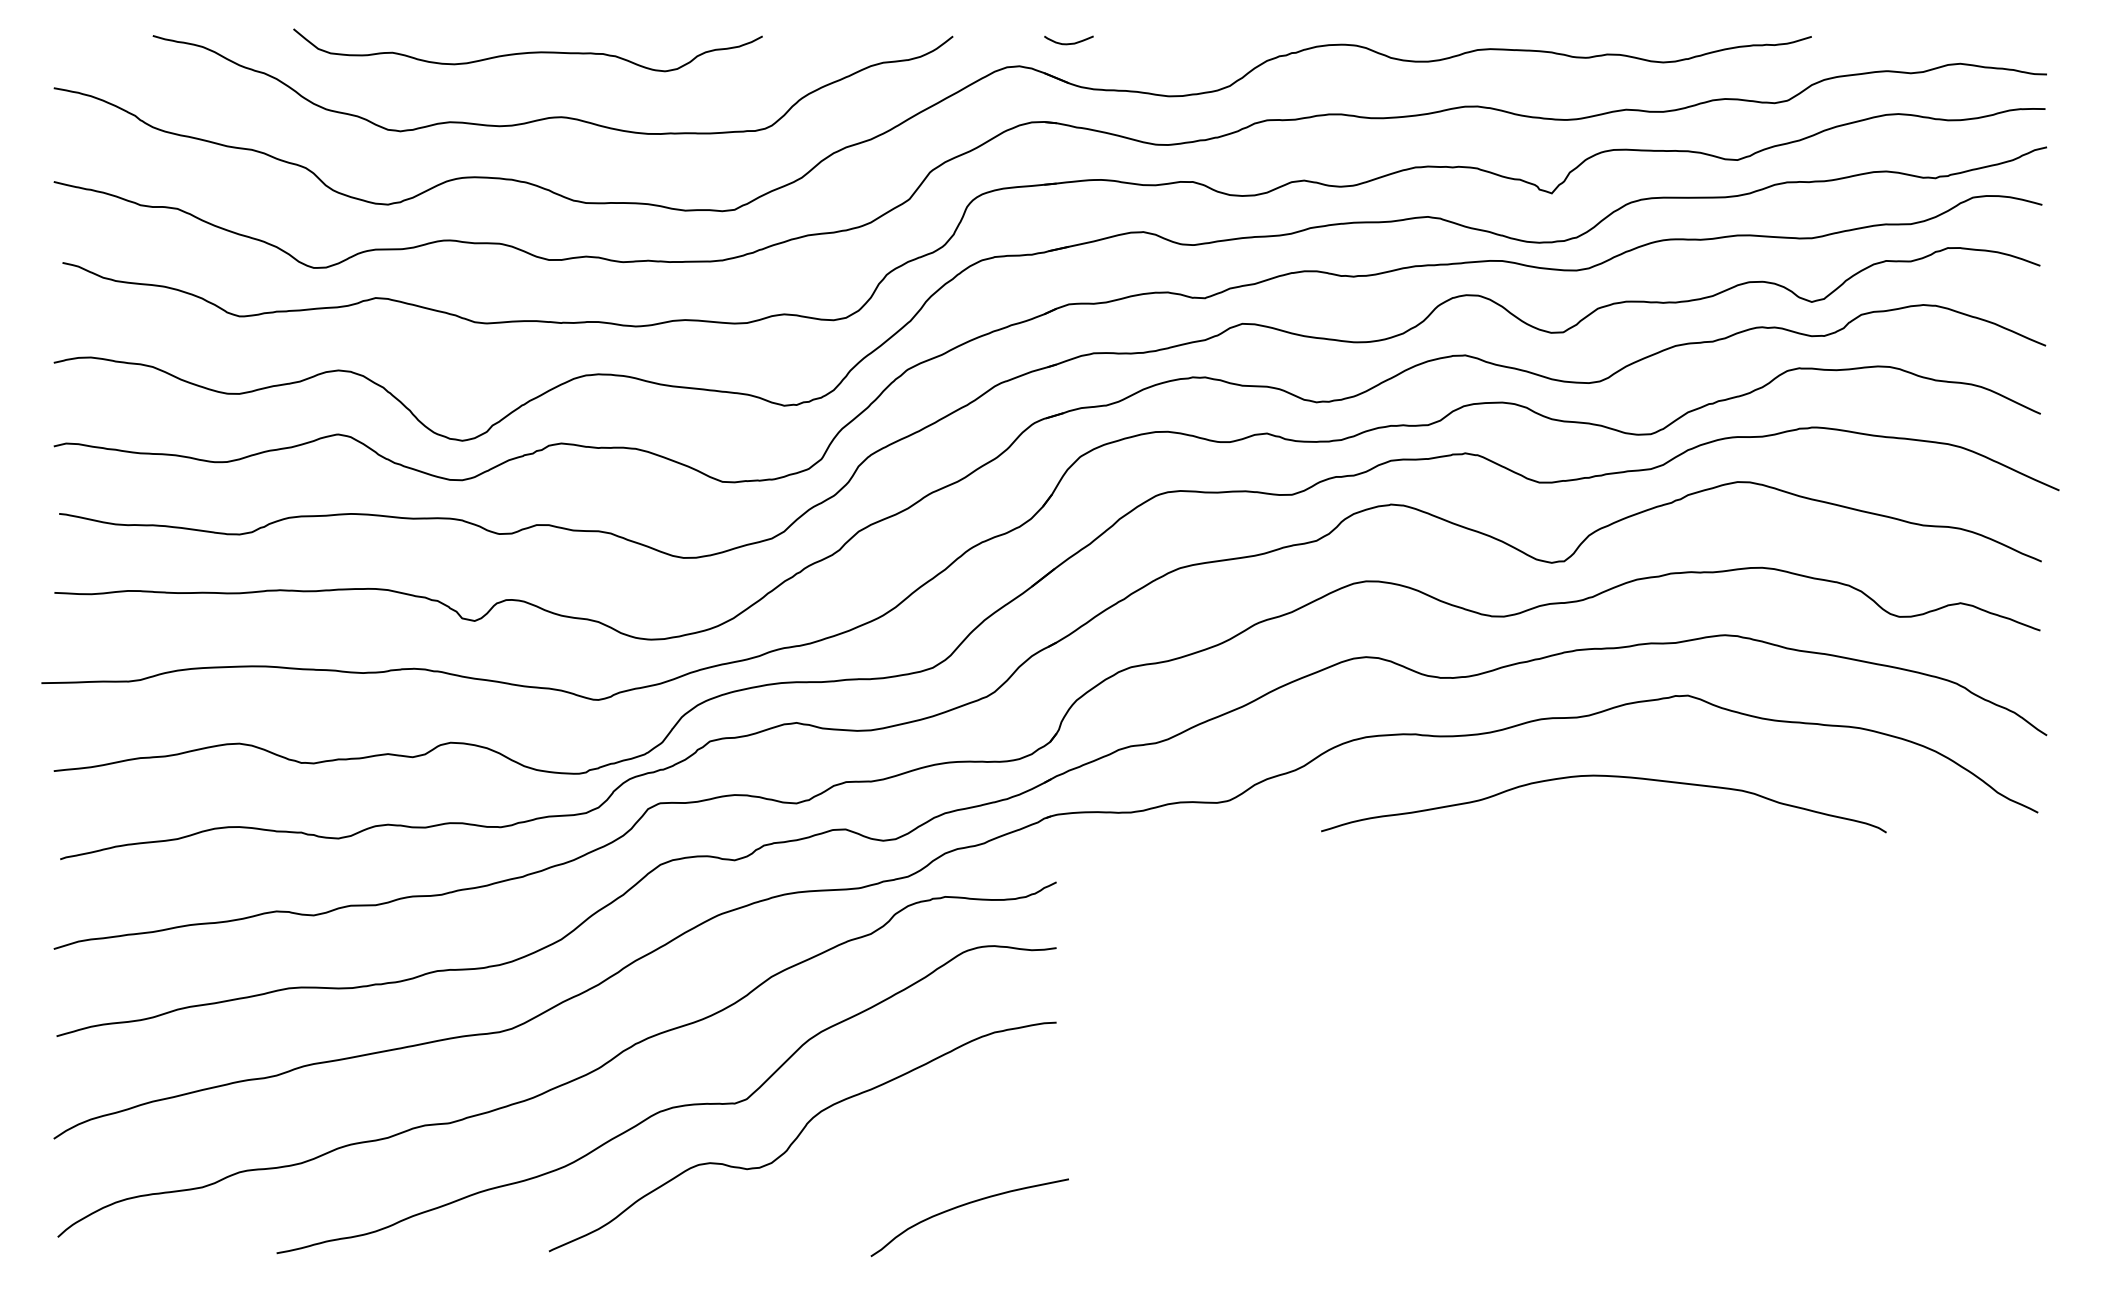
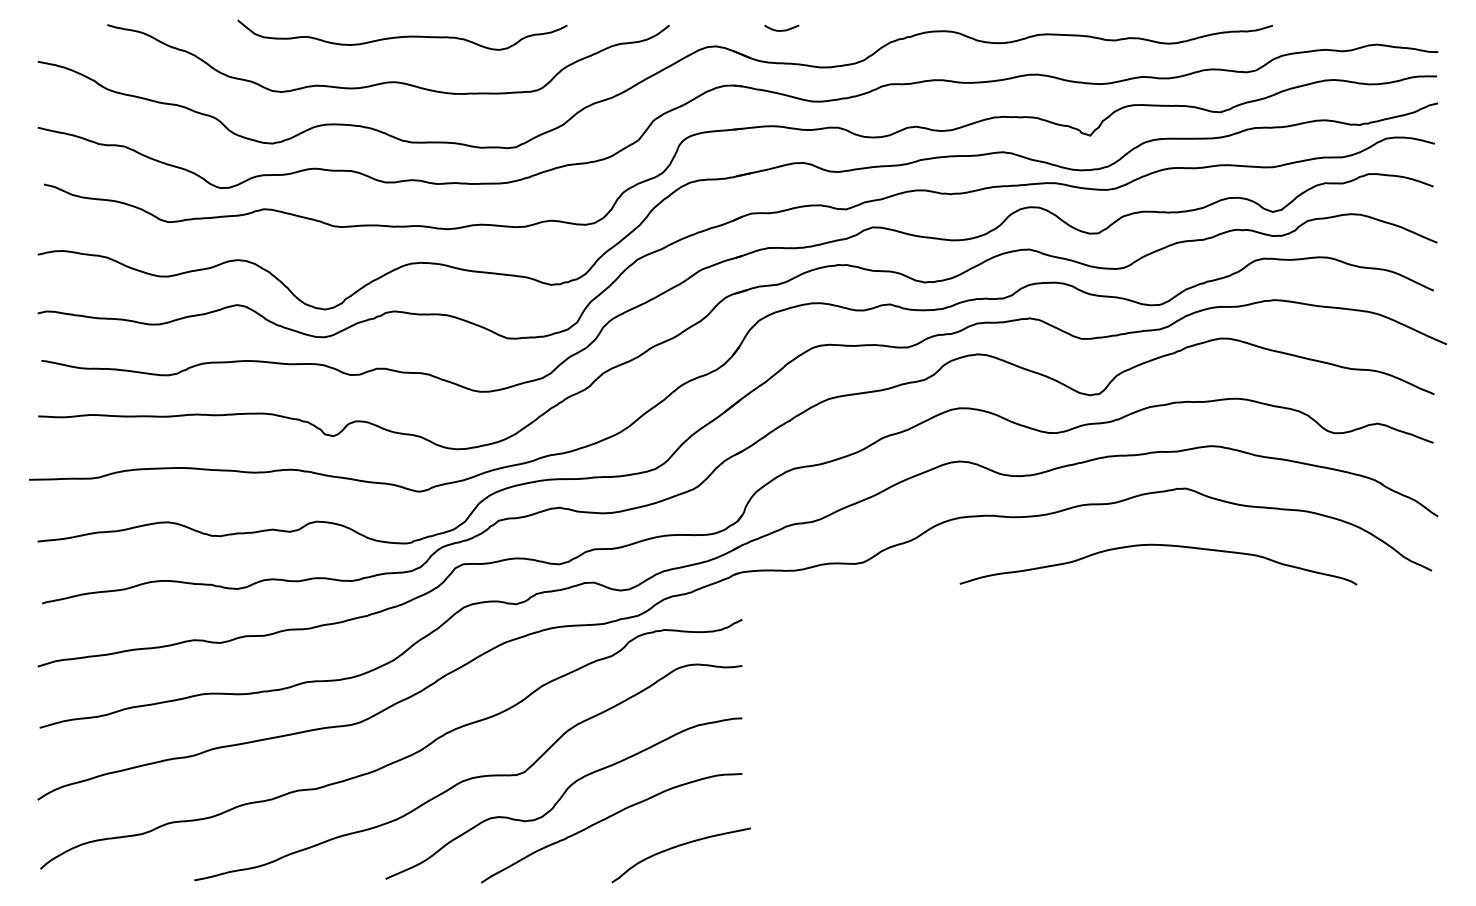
curve: (1068, 43) -> (781, 30), moved
curve: (527, 52) -> (402, 36), moved
curve: (1610, 777) -> (1163, 546), moved
curve: (861, 1167) -> (605, 820), added

